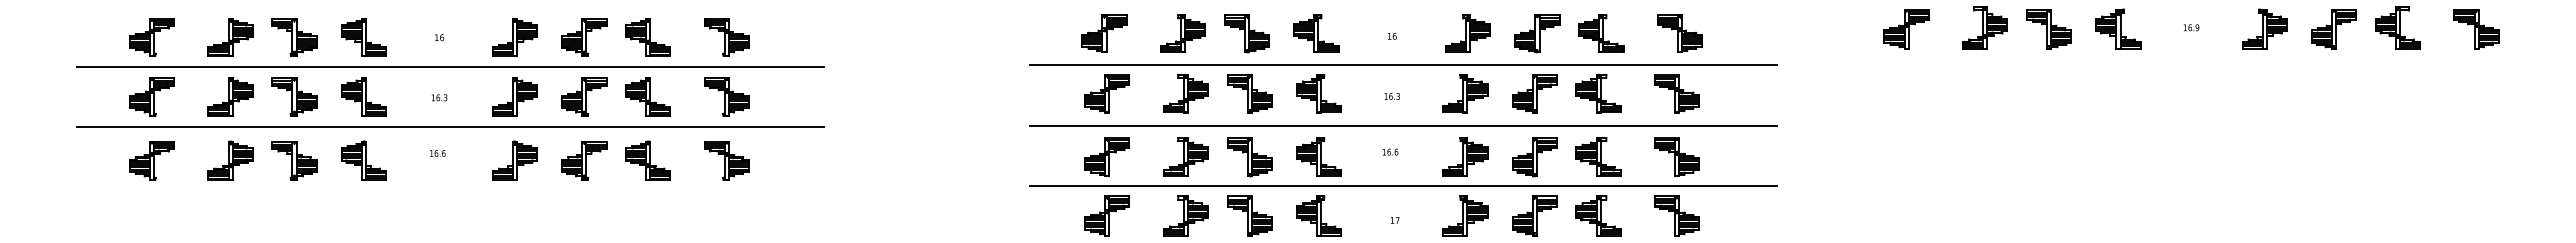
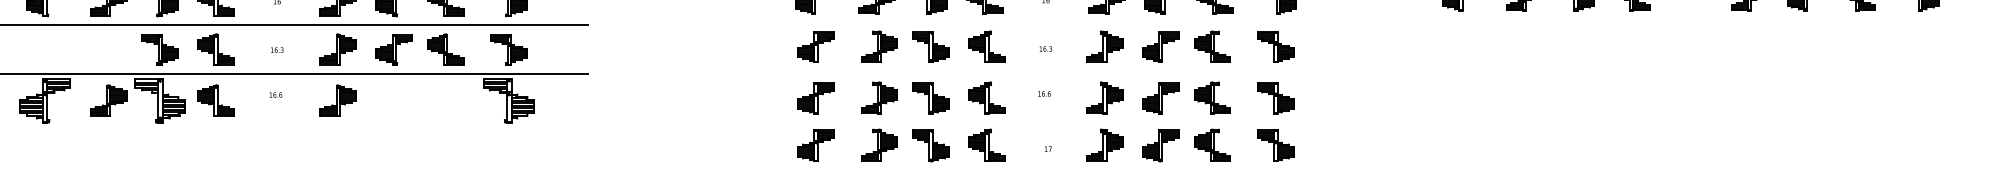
line: (1402, 65) -> (1054, 24), removed
part: (151, 96) -> (44, 49), removed
part: (230, 96) -> (108, 49), removed
line: (1402, 125) -> (1054, 72), removed
part: (151, 160) -> (44, 100), size x1.4
part: (294, 160) -> (160, 100), size x1.4
part: (584, 160) -> (394, 100), removed
part: (647, 160) -> (445, 100), removed
part: (726, 160) -> (508, 100), size x1.4
line: (1403, 185) -> (1055, 120), removed

